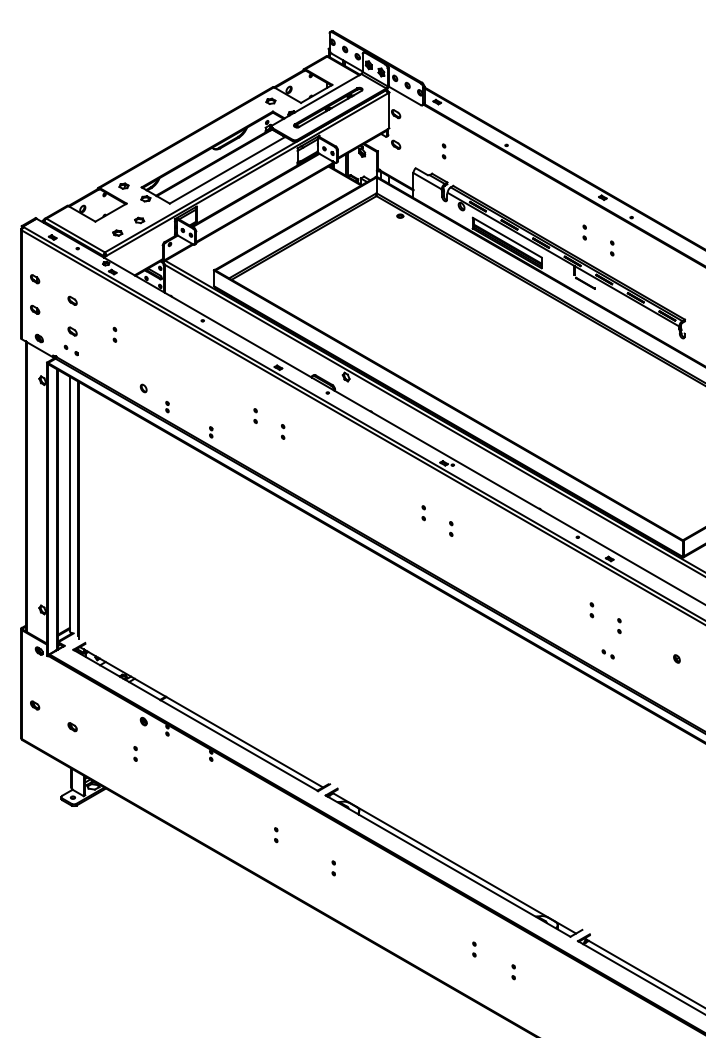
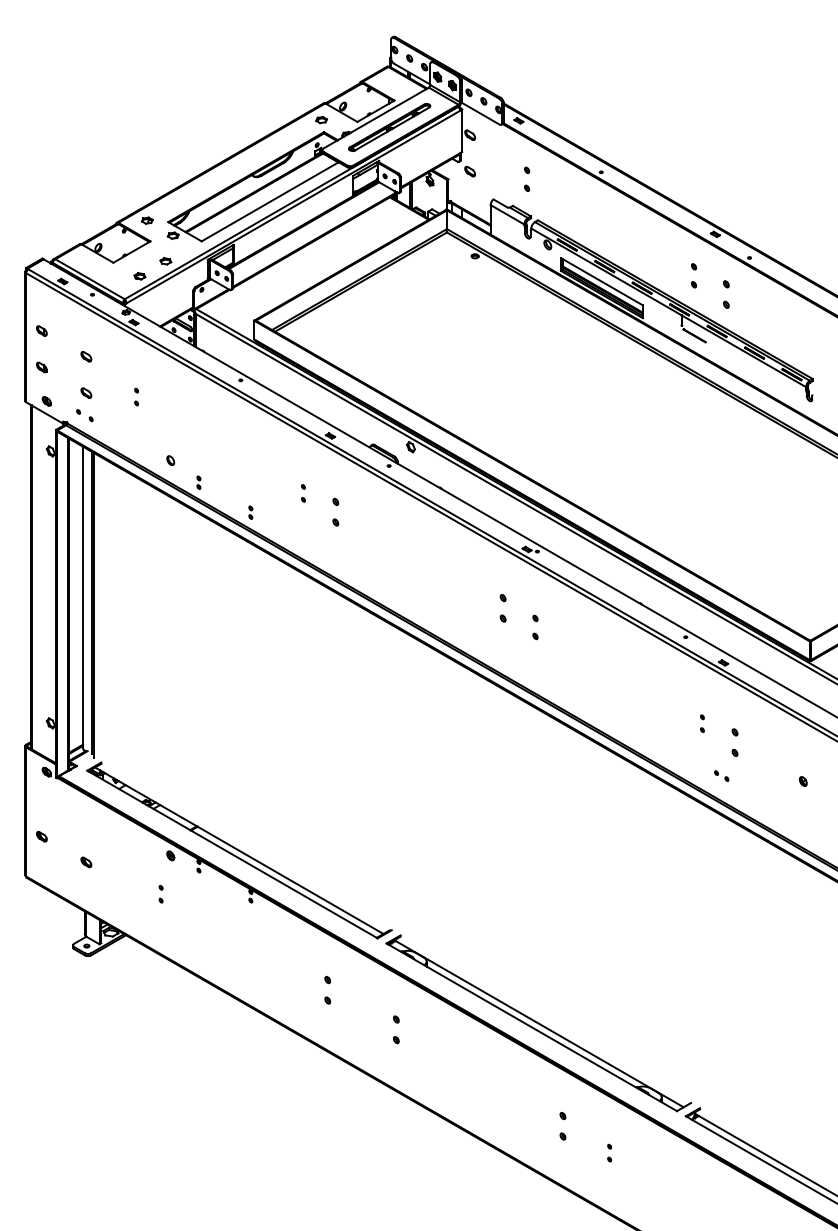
part: (443, 151) -> (526, 179), size x1.4
part: (584, 232) -> (693, 275), size x1.4
part: (612, 248) -> (726, 294), size x1.6
part: (283, 431) -> (336, 511), size x1.6
part: (423, 513) -> (502, 608), size x1.6
part: (451, 528) -> (535, 626), size x1.4
part: (619, 625) -> (735, 741), size x1.6
part: (276, 835) -> (328, 990), size x1.6
part: (333, 868) -> (395, 1030), size x1.6
part: (474, 949) -> (563, 1126), size x1.6

